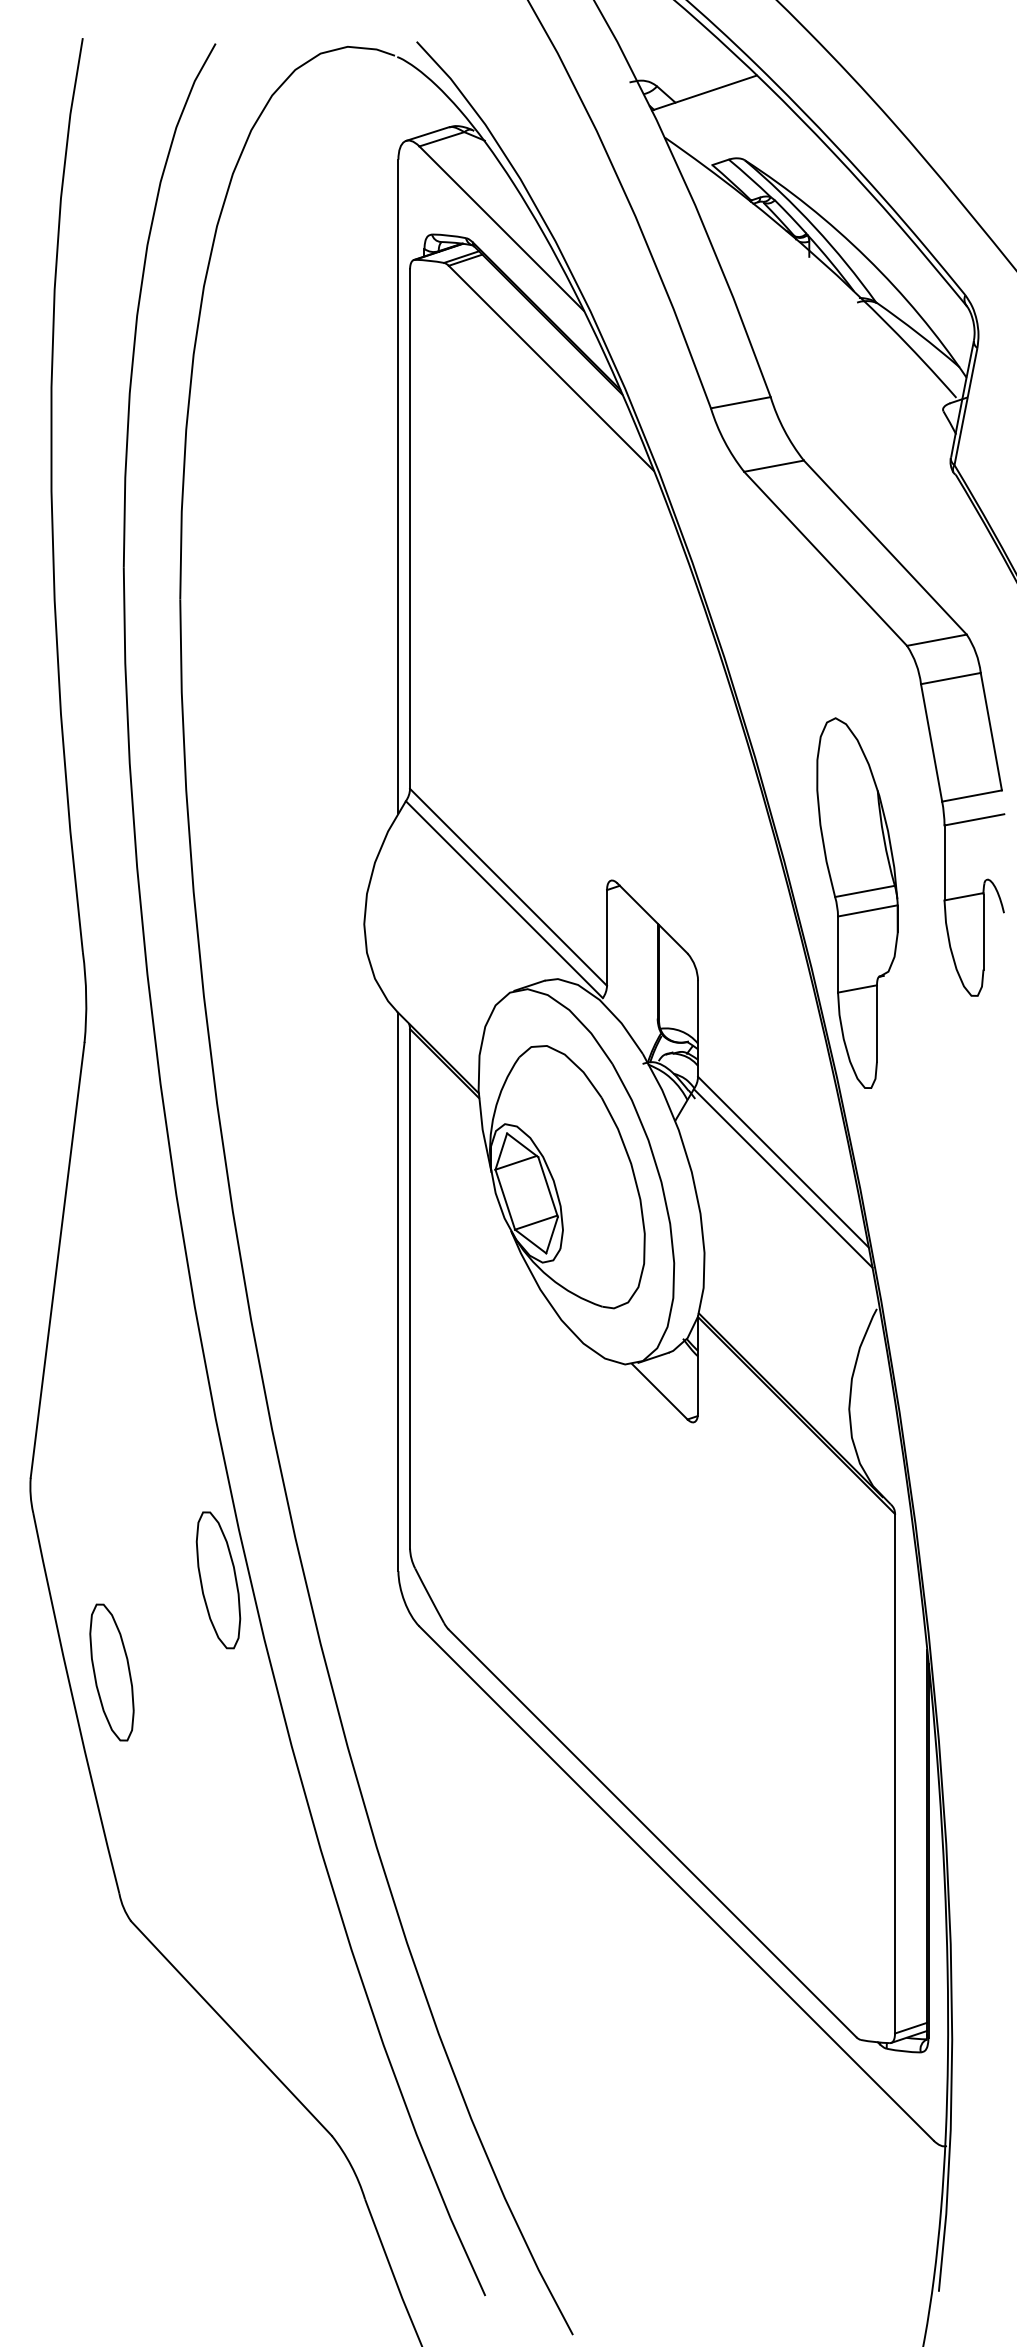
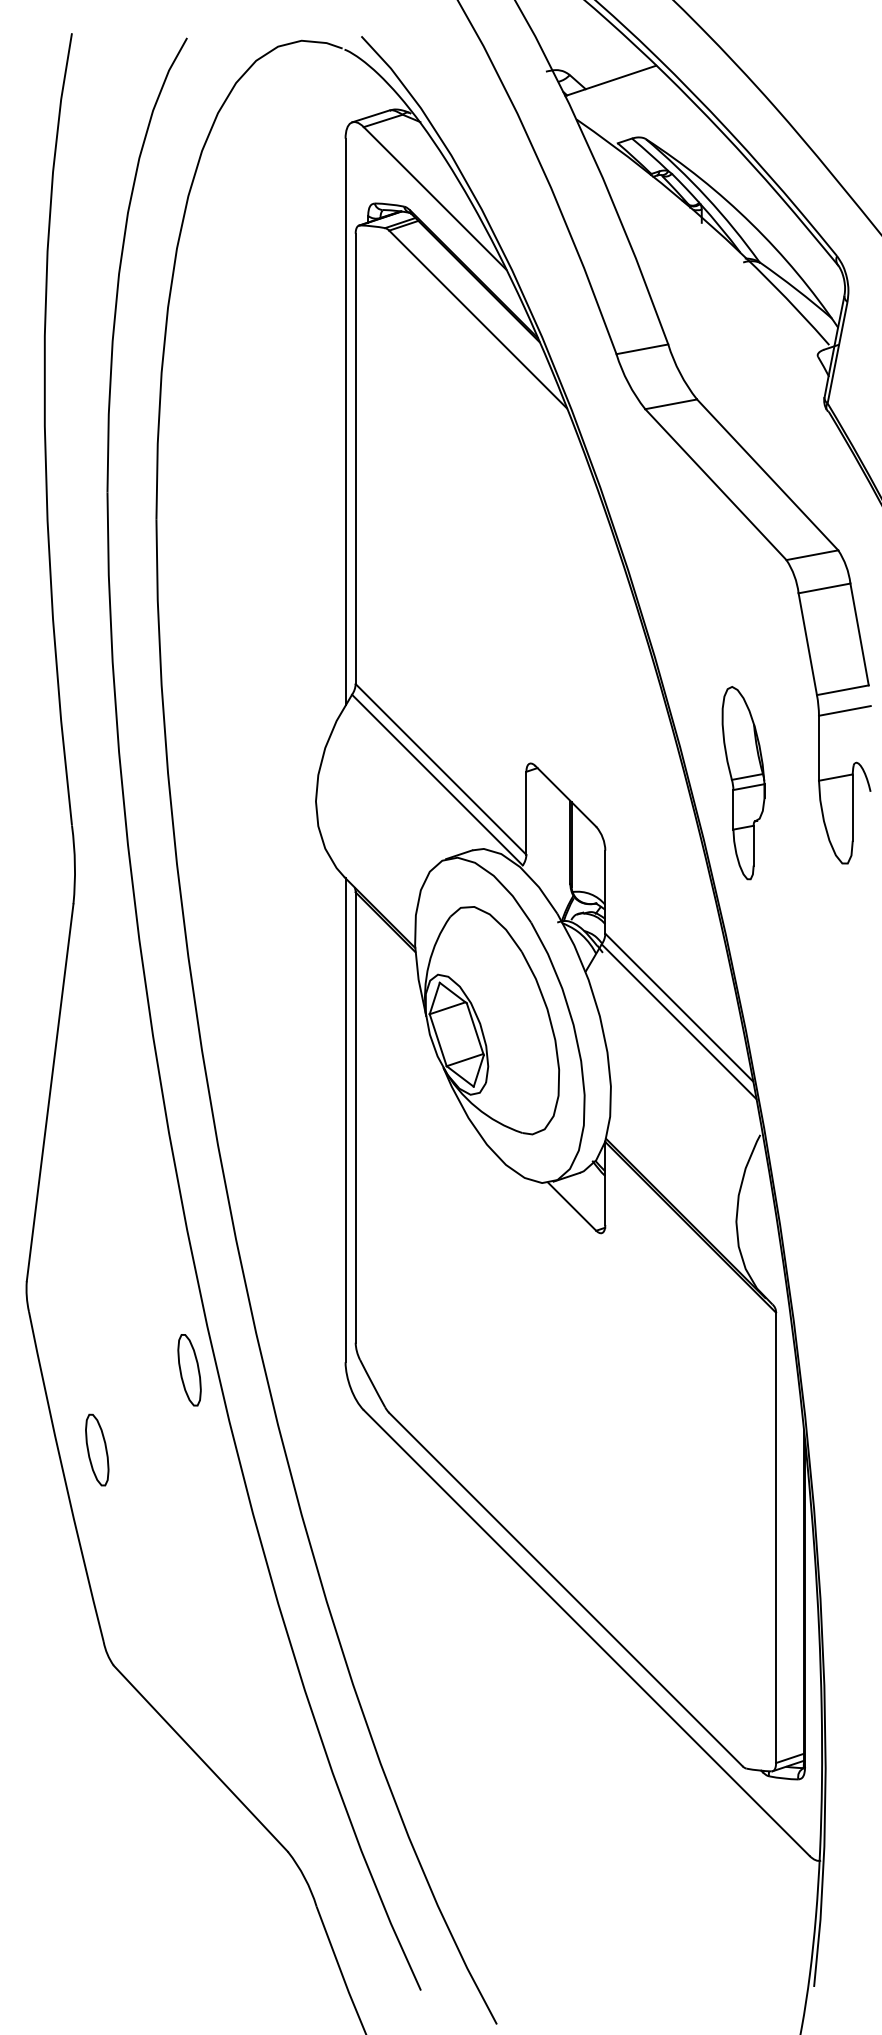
part: (857, 902) -> (743, 782), size x0.6
part: (218, 1580) -> (189, 1370), size x0.6
part: (111, 1672) -> (96, 1450), size x0.6

